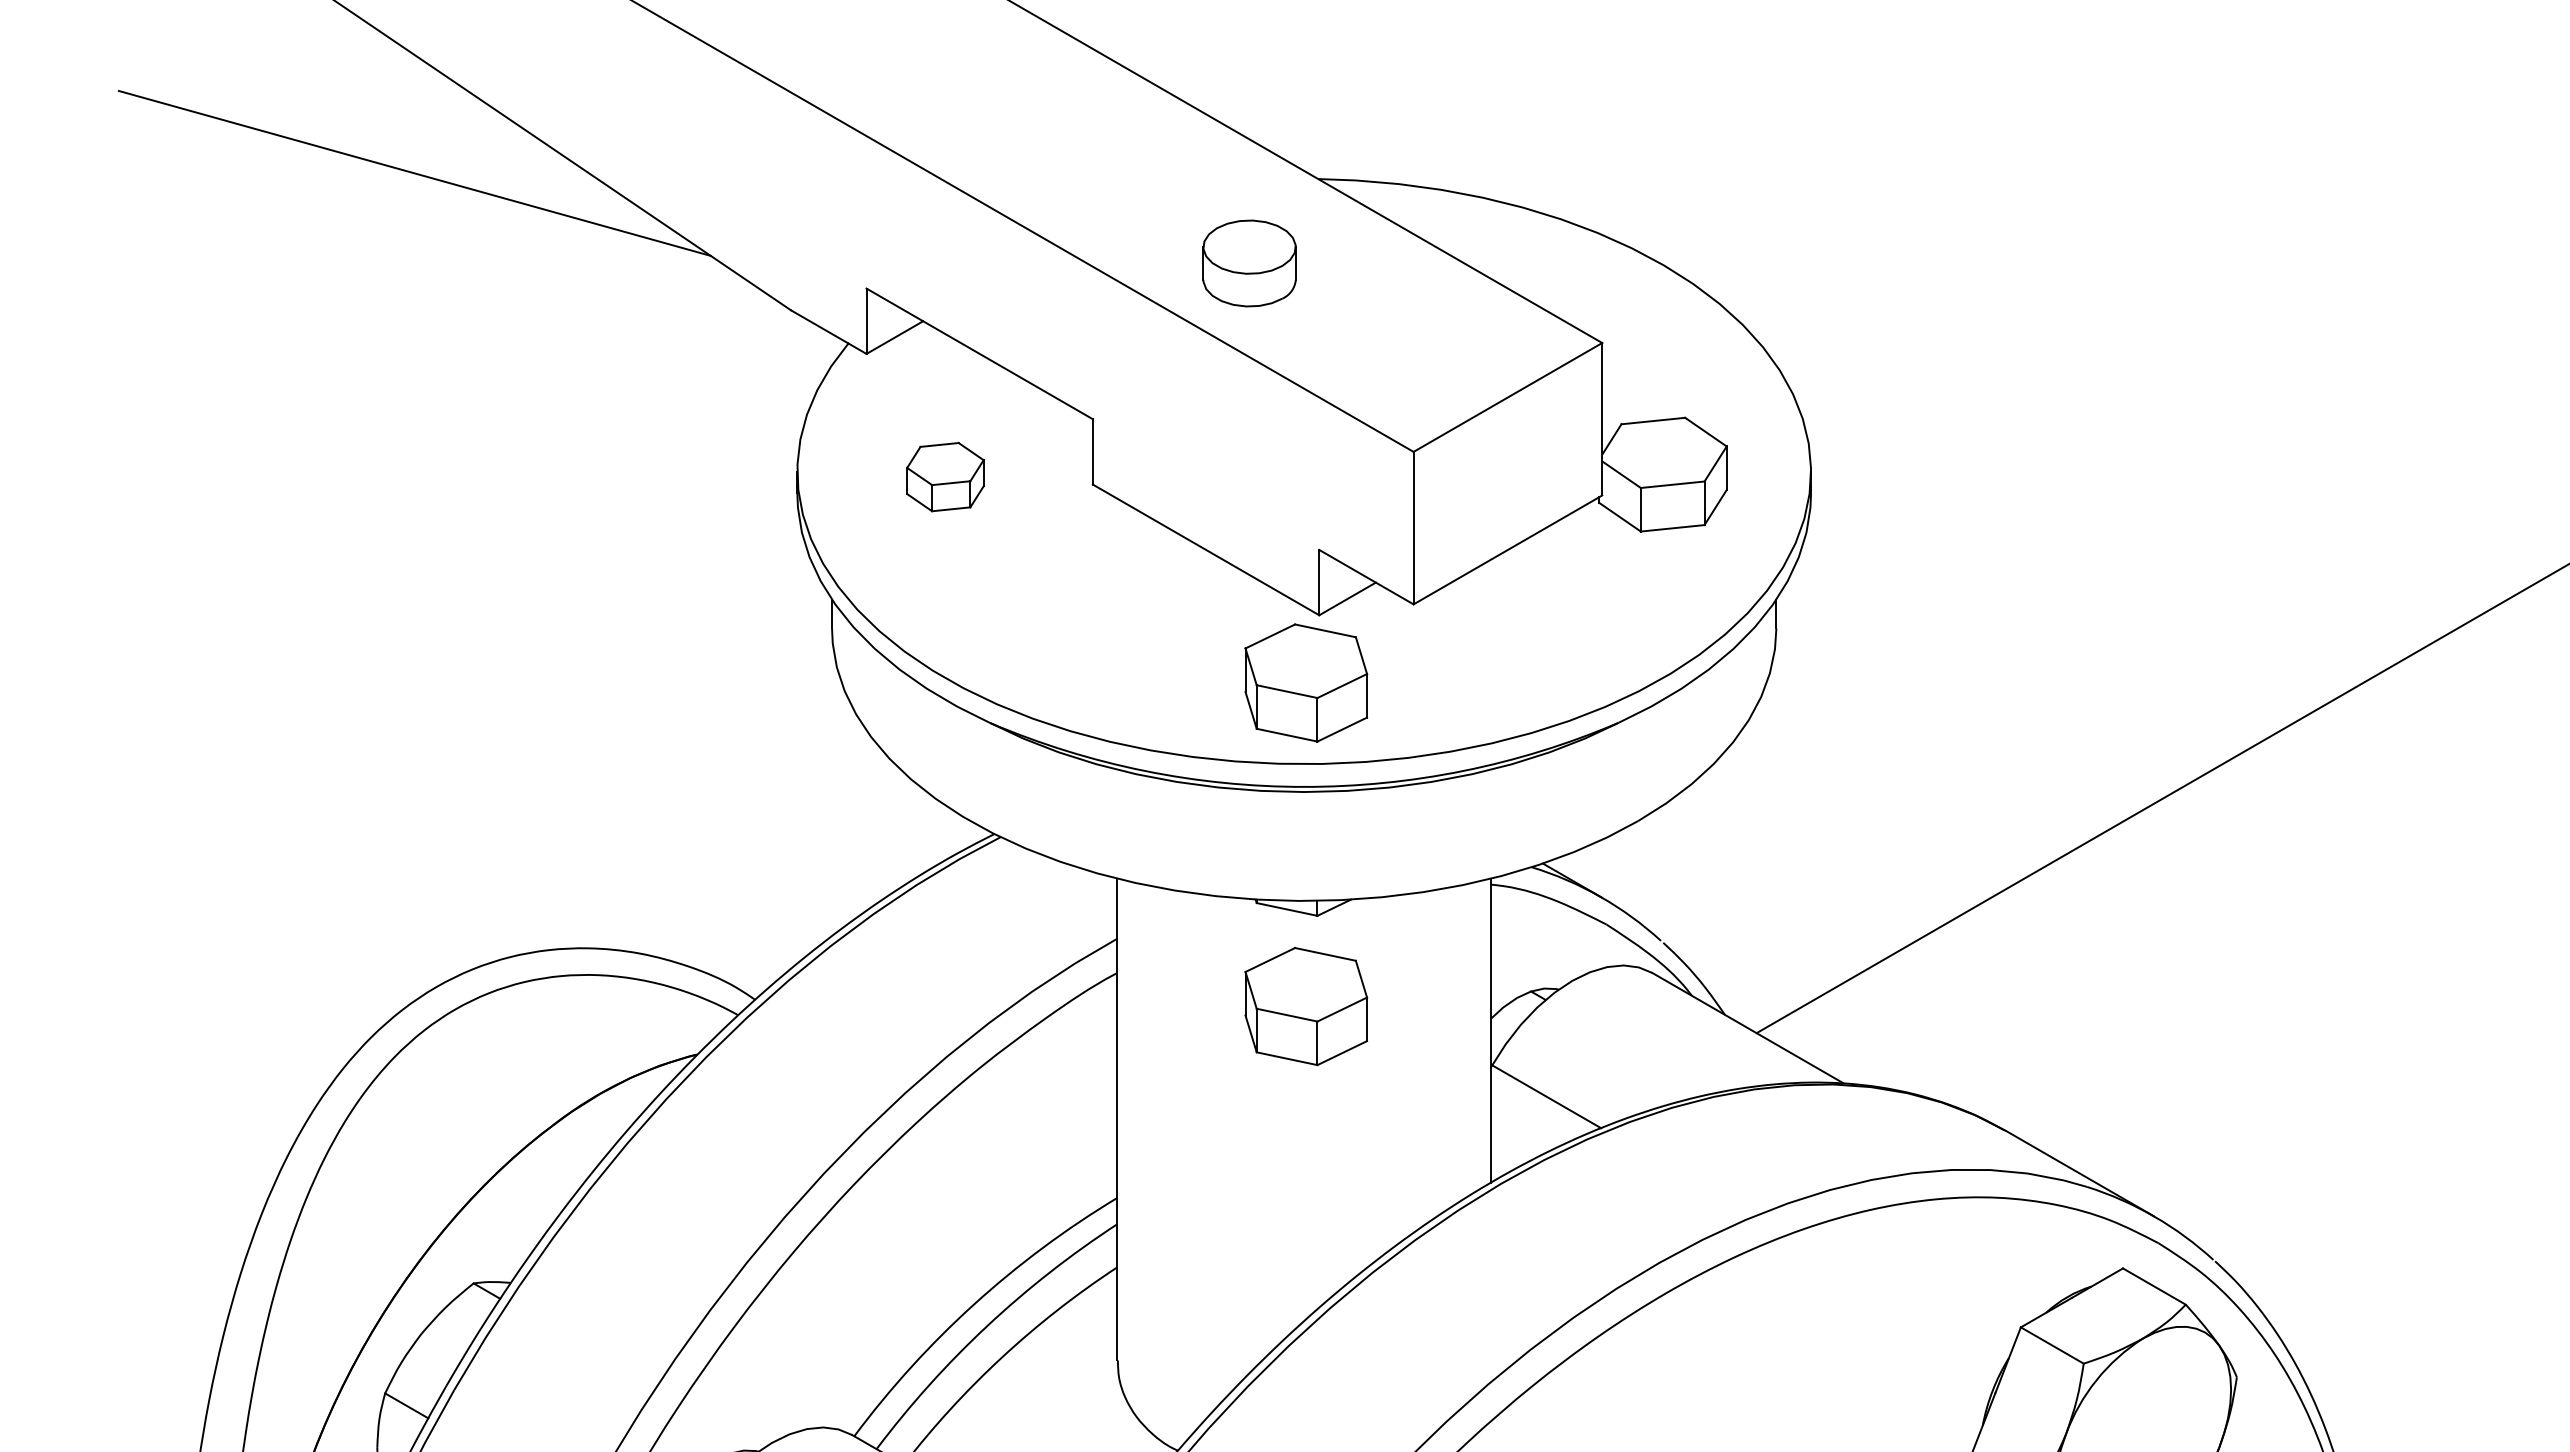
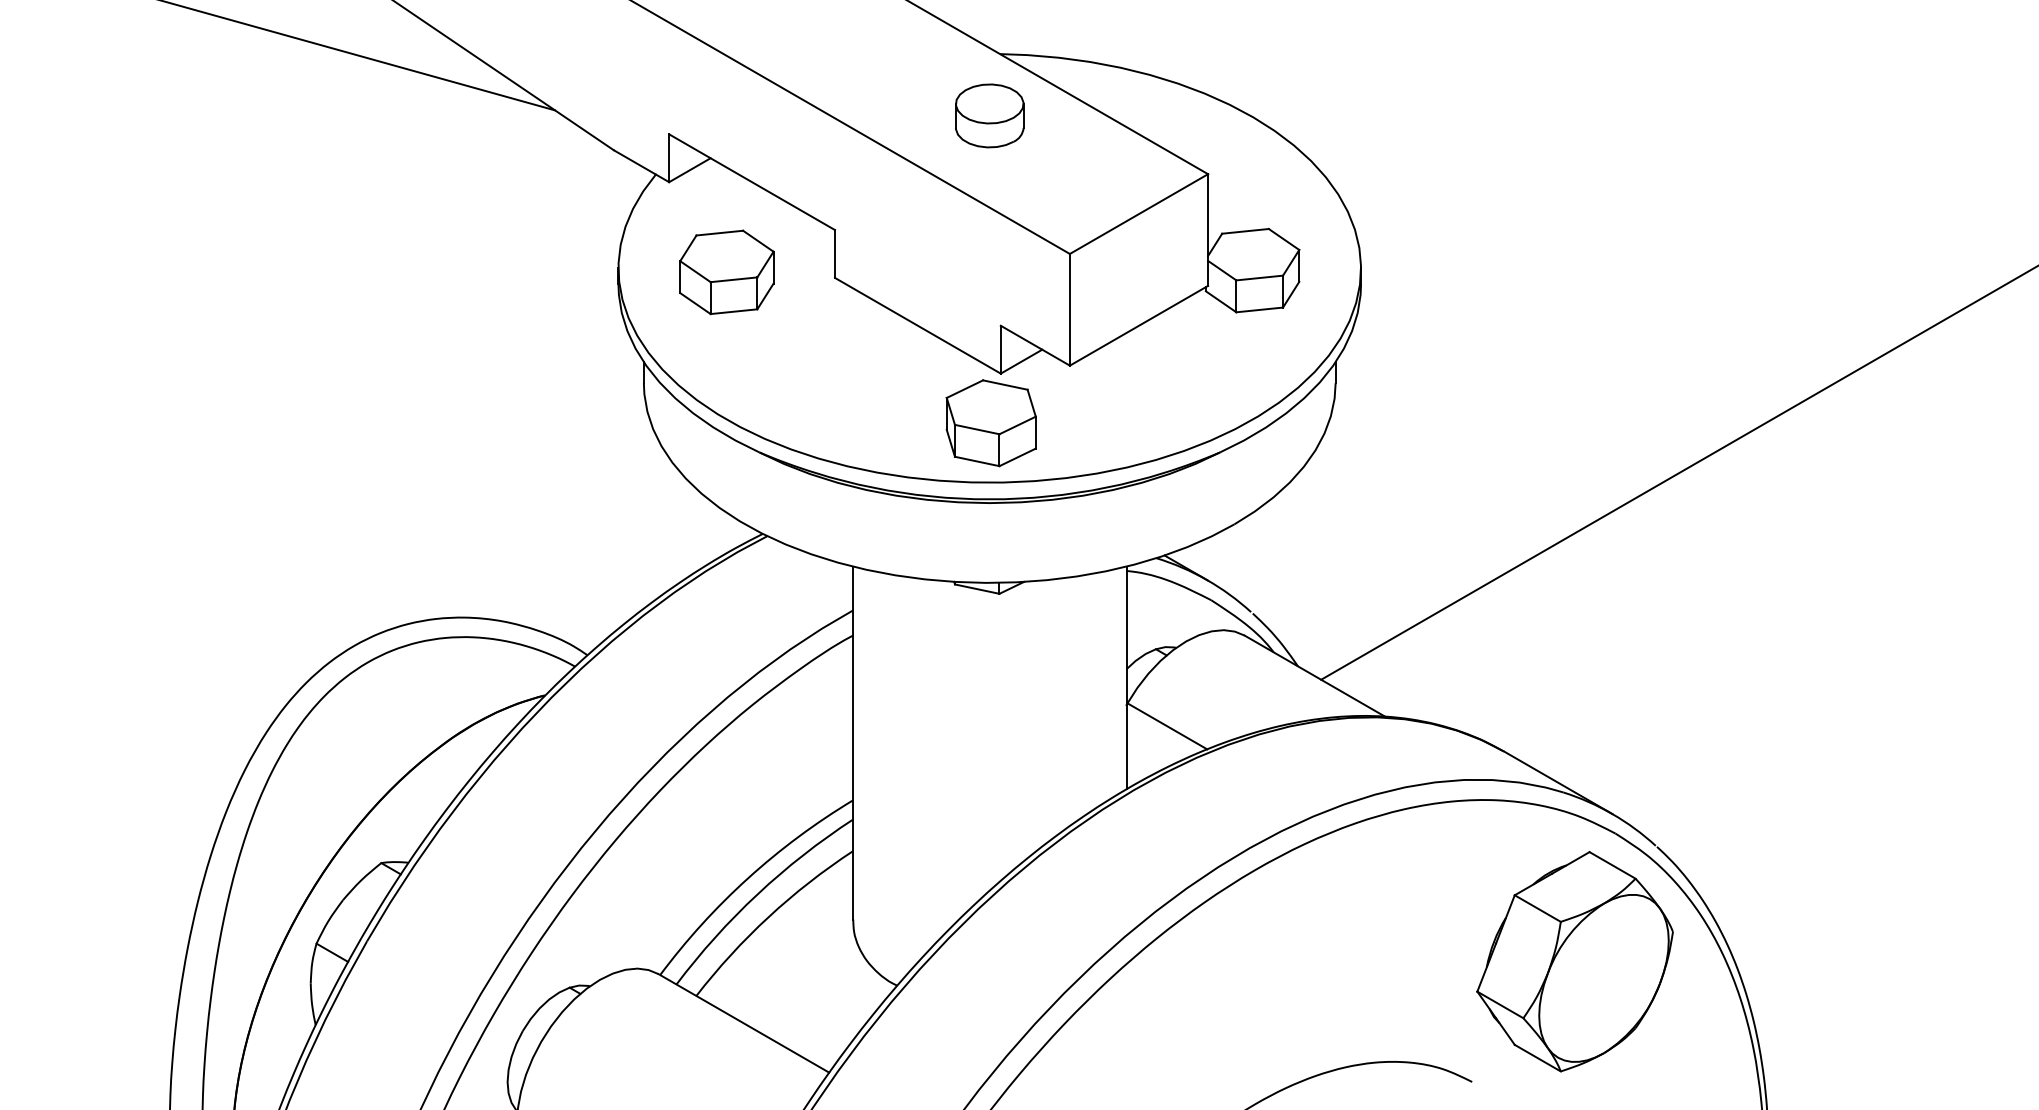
part: (1249, 262) -> (989, 115), moved
part: (944, 477) -> (726, 272), size x1.67
part: (1305, 1006) -> (990, 660), removed

